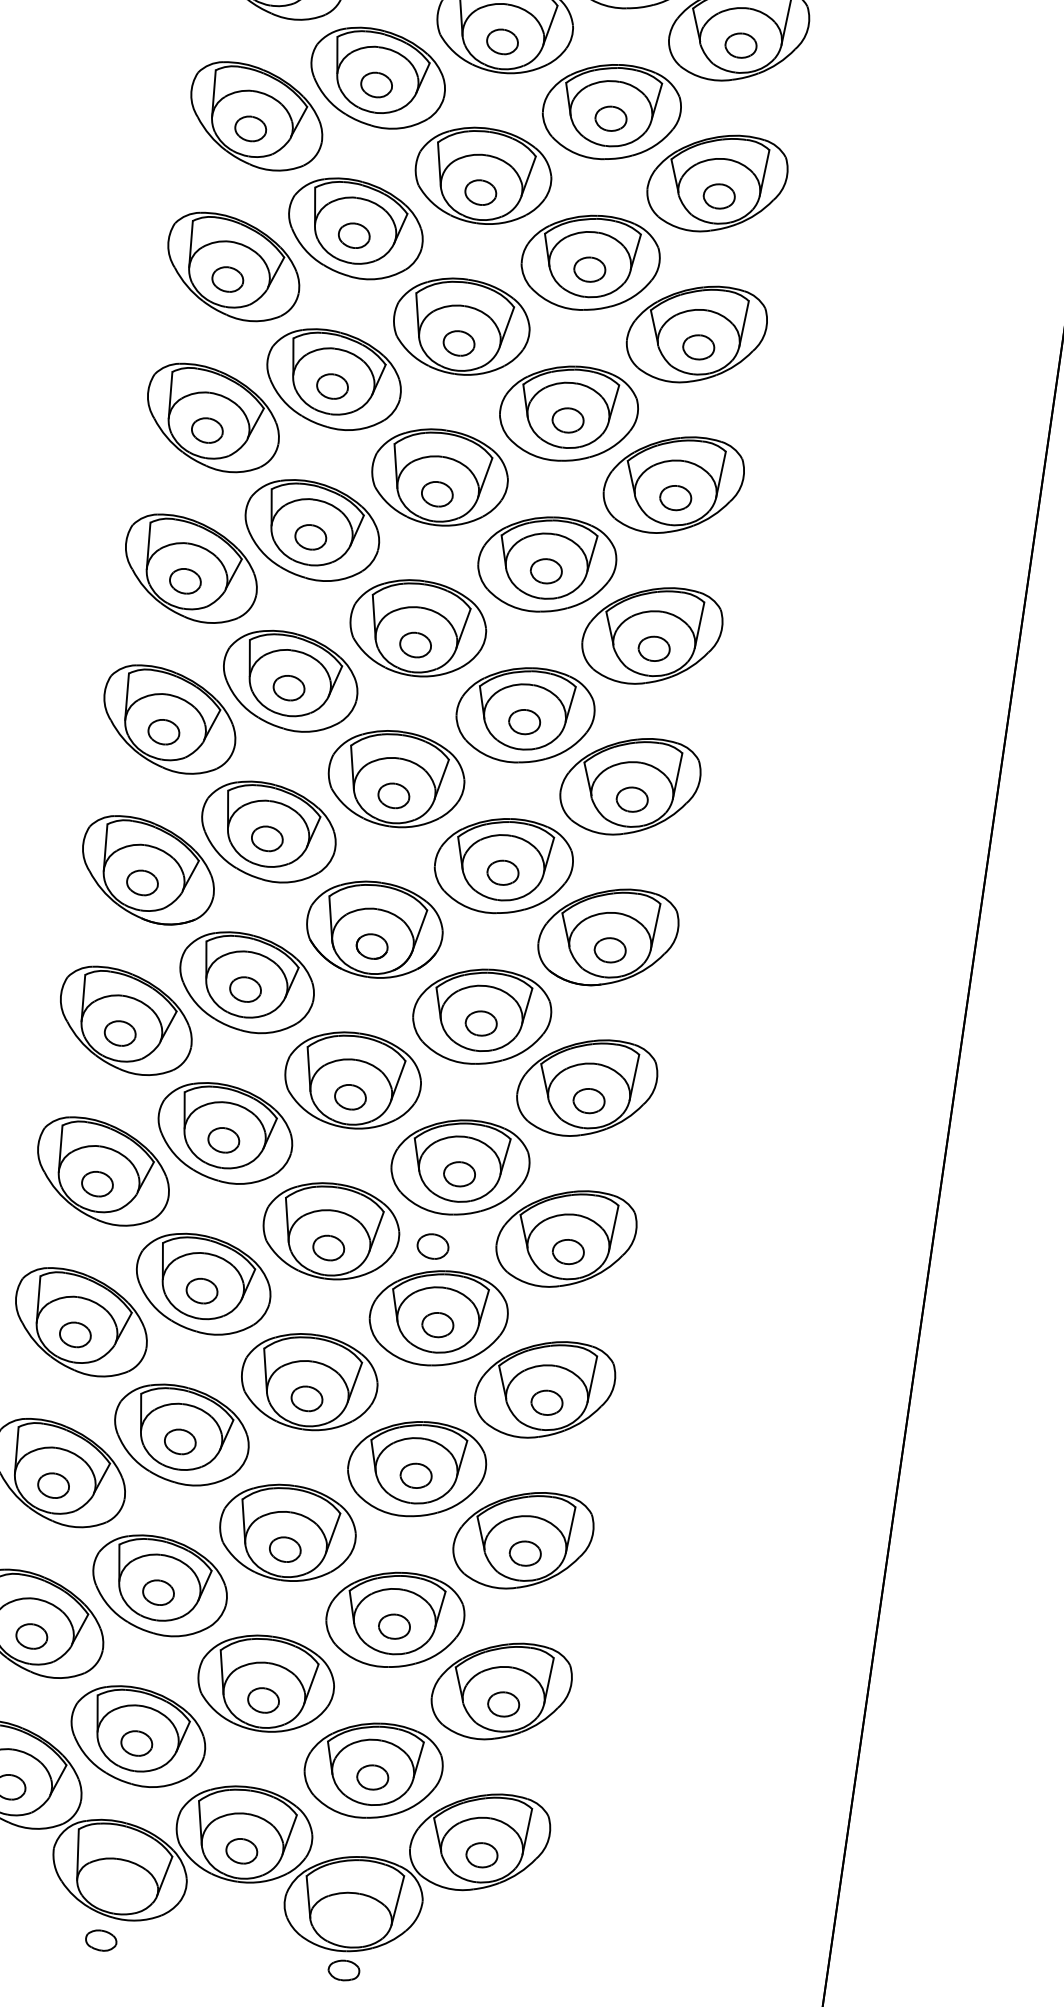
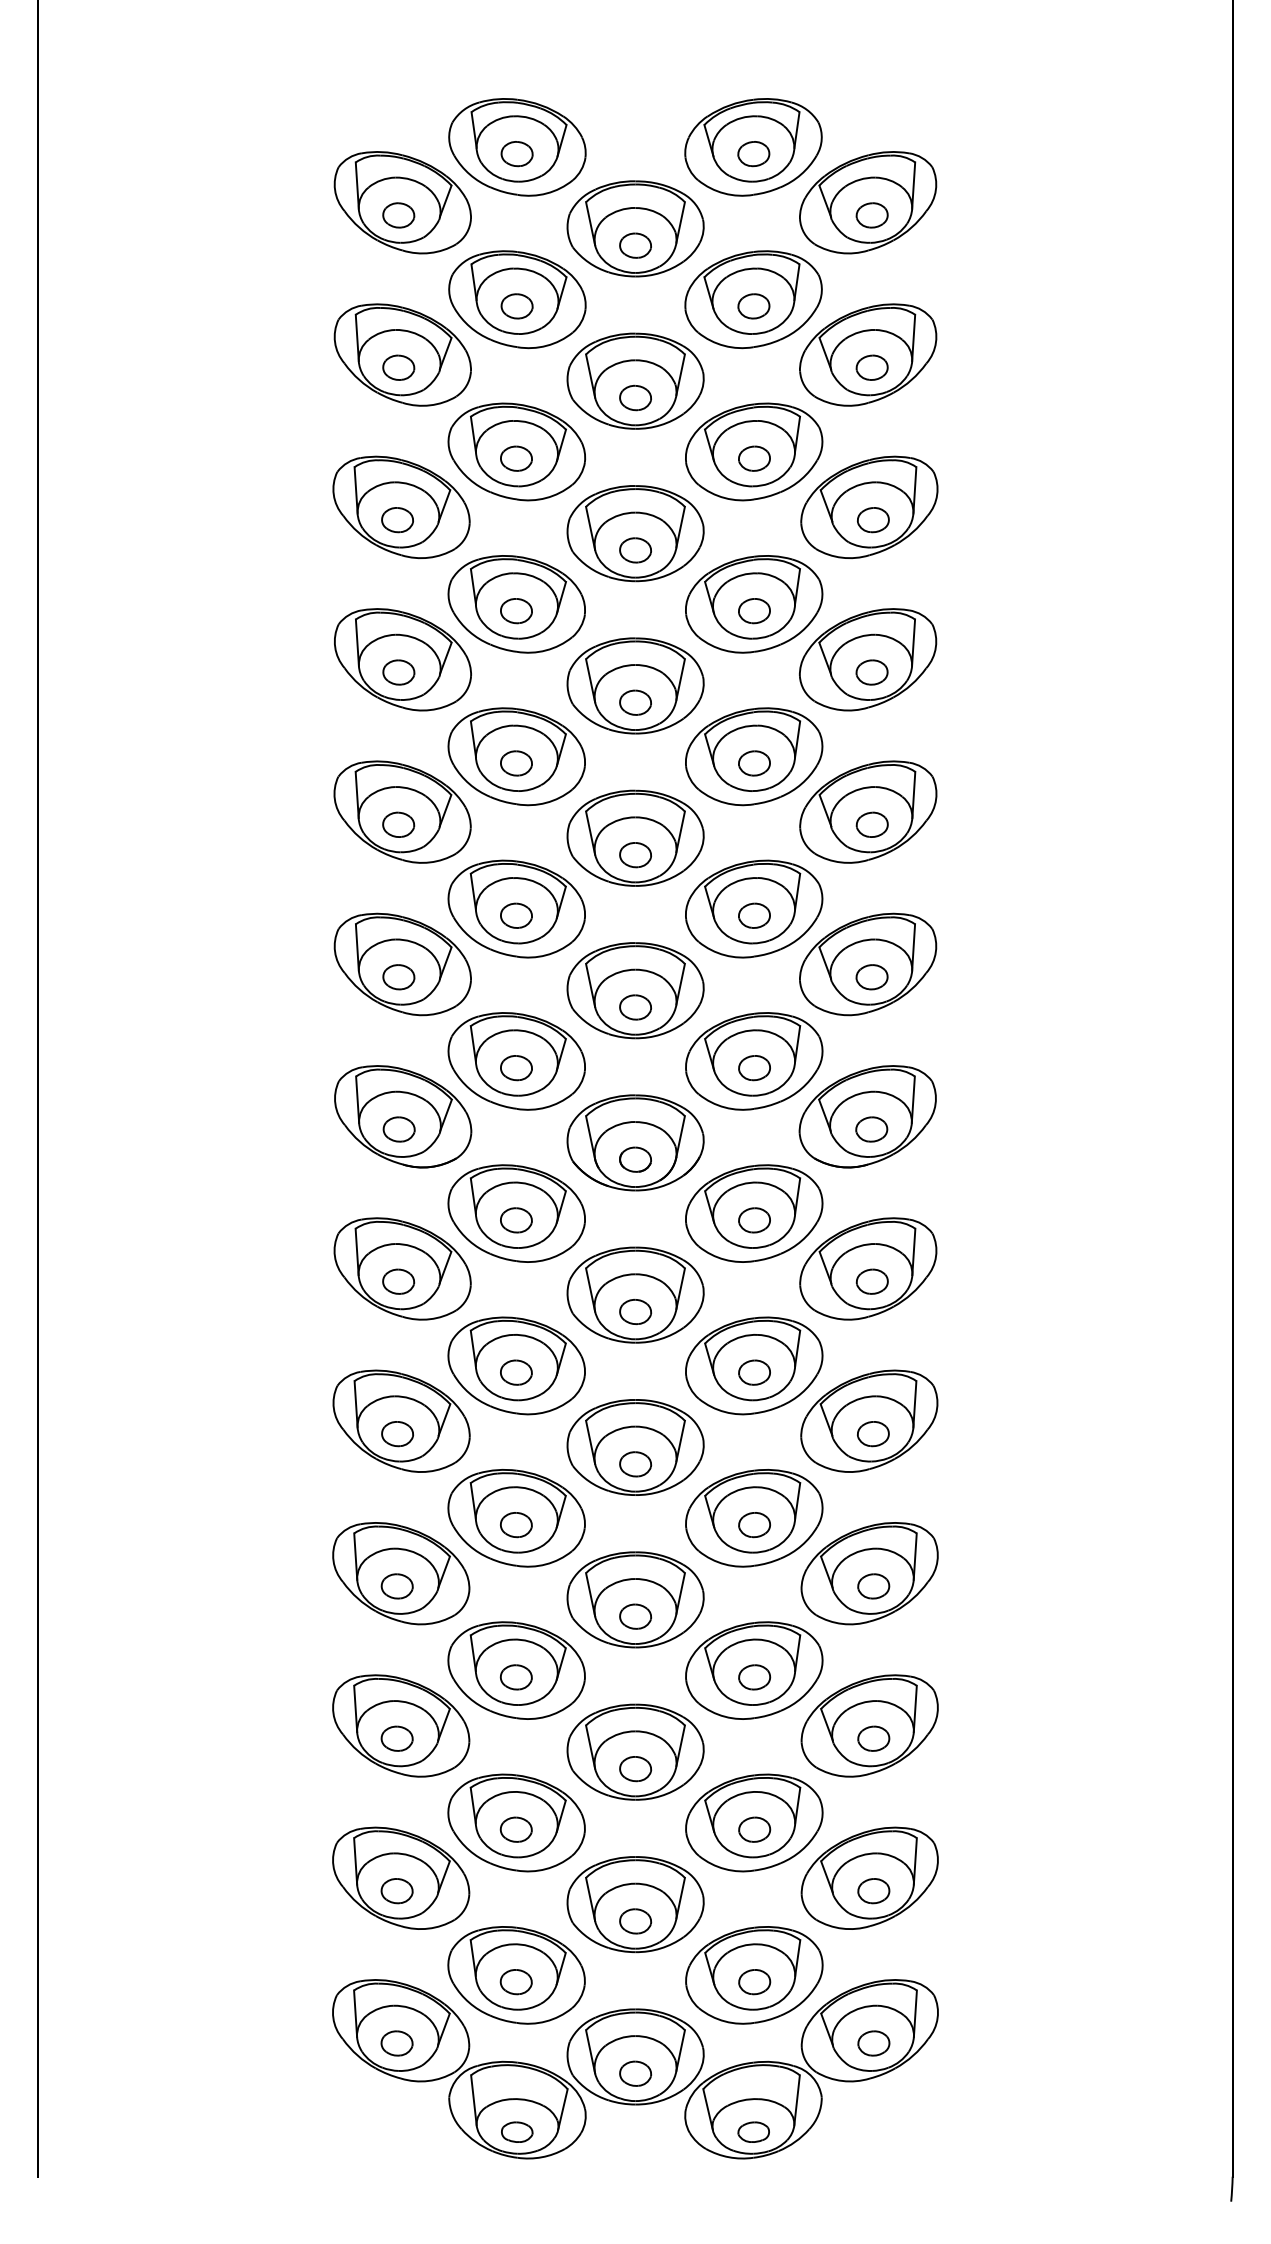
part: (433, 1246) -> (738, 1447), removed
part: (101, 1939) -> (517, 2131), moved
part: (343, 1969) -> (753, 2131), moved

